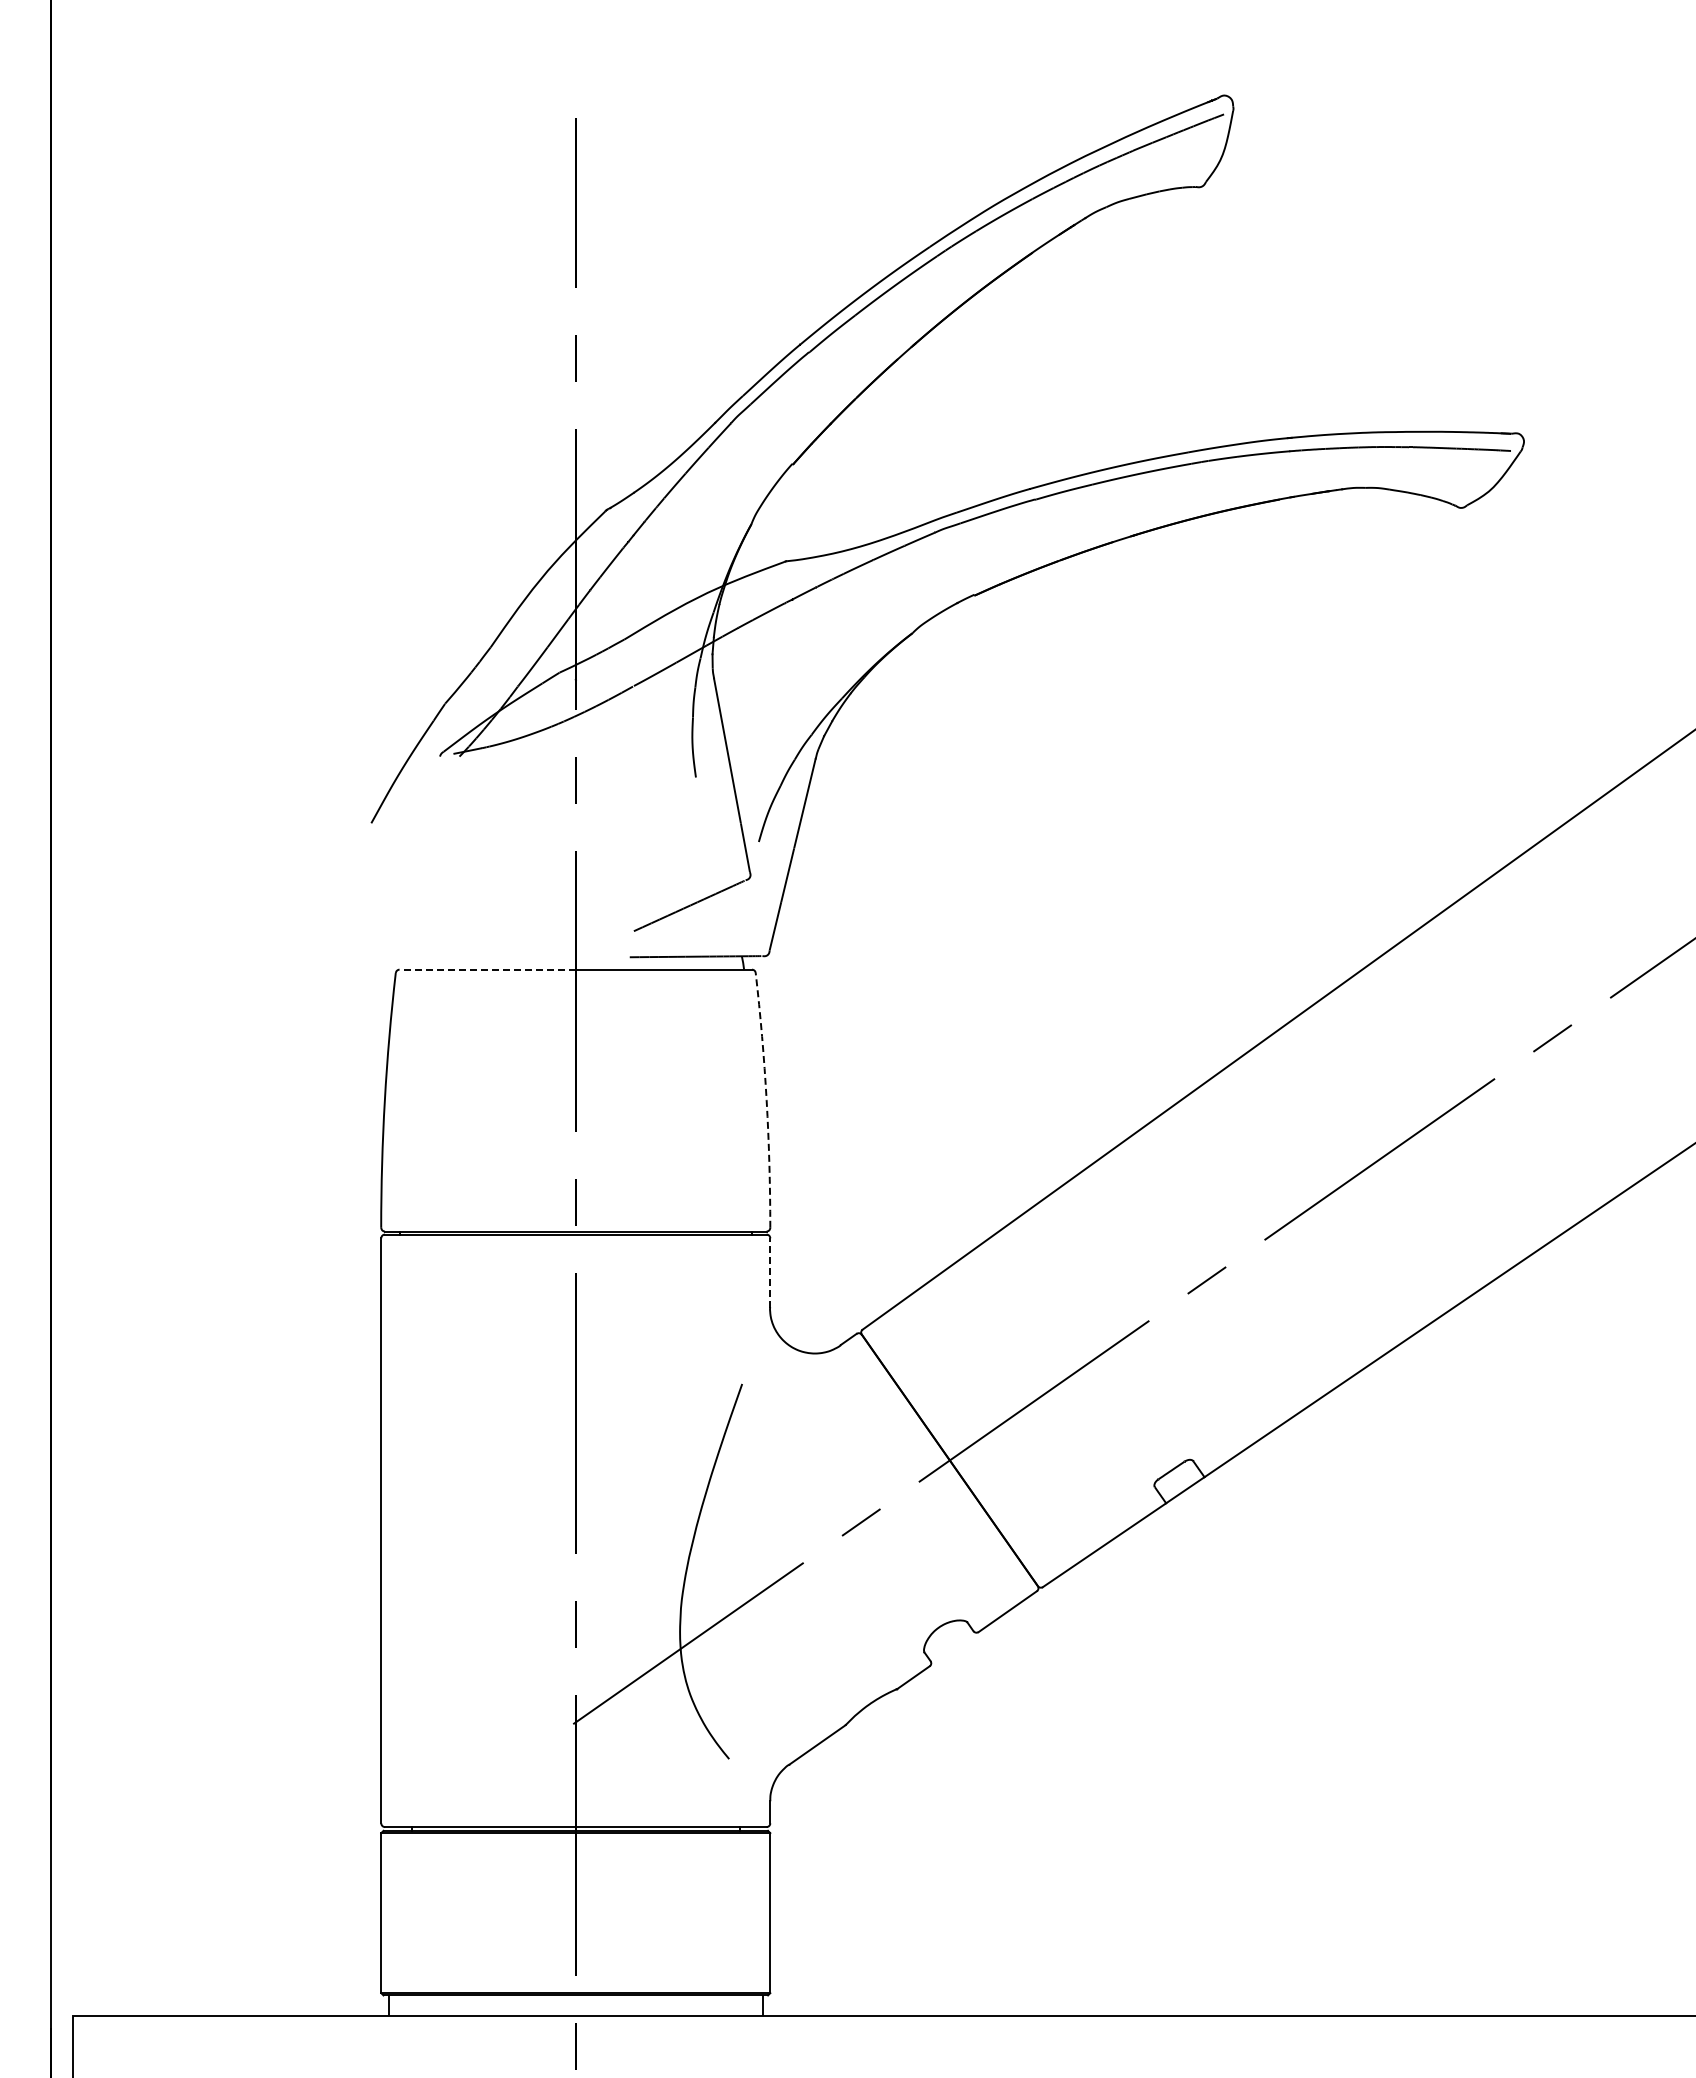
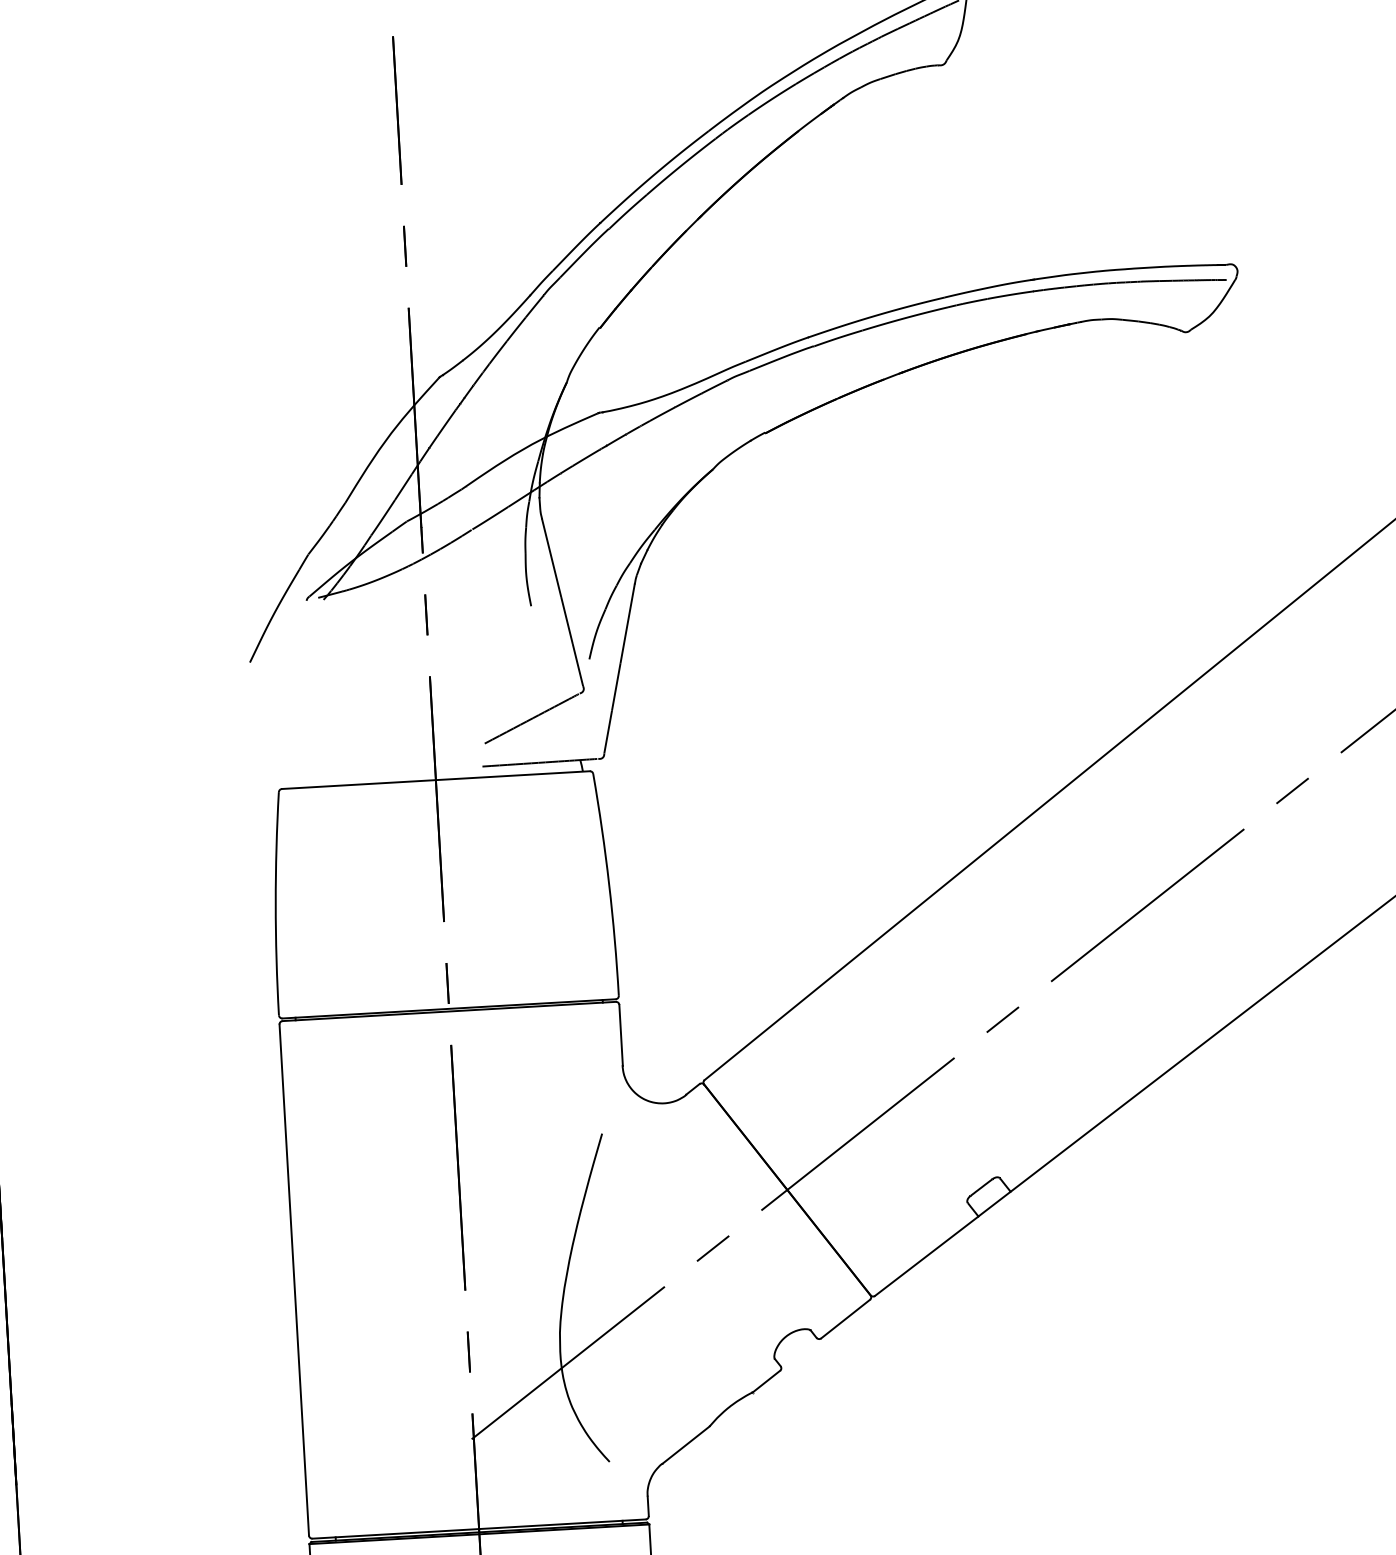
line: (487, 969) -> (358, 784), dashed -> solid
arc: (766, 1100) -> (609, 884), dashed -> solid
line: (770, 1273) -> (621, 1035), dashed -> solid

